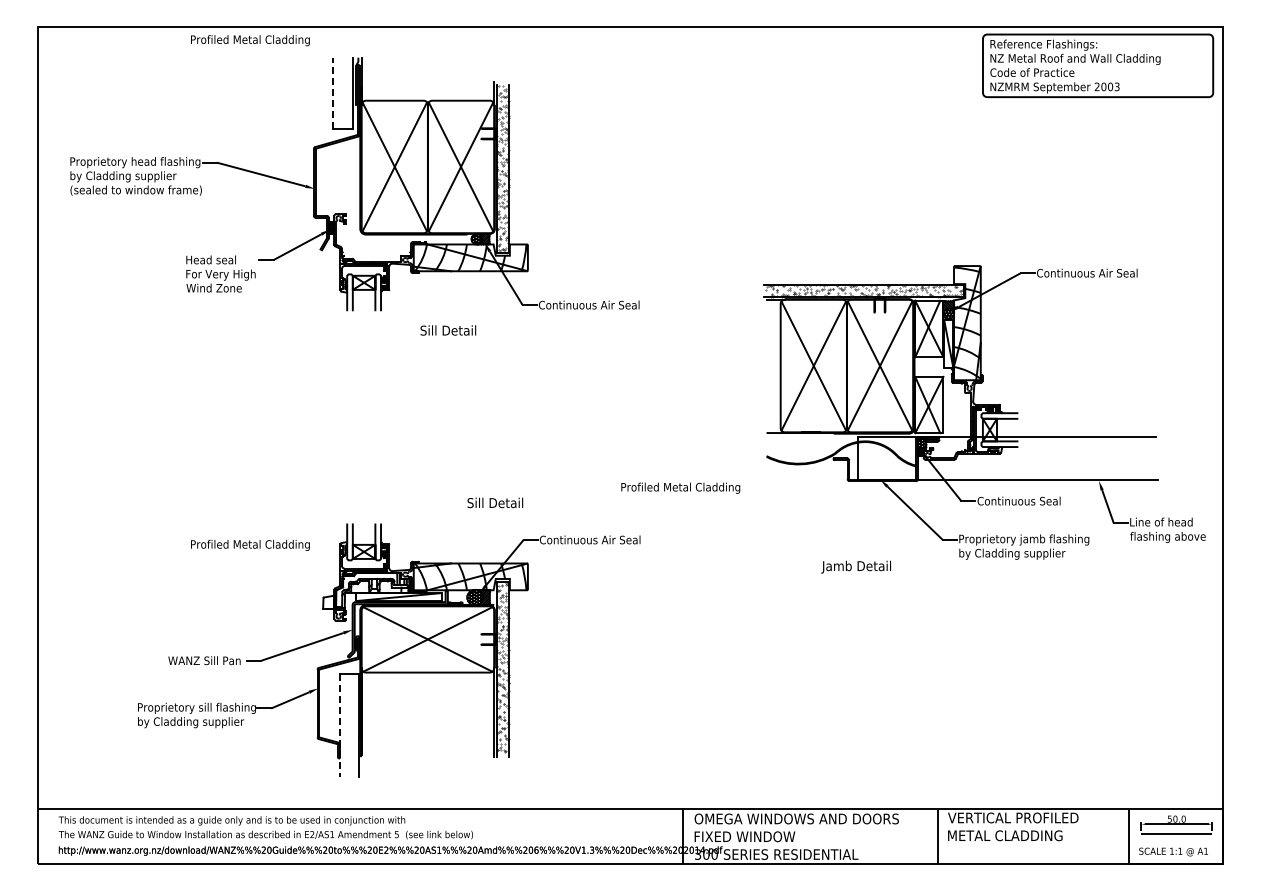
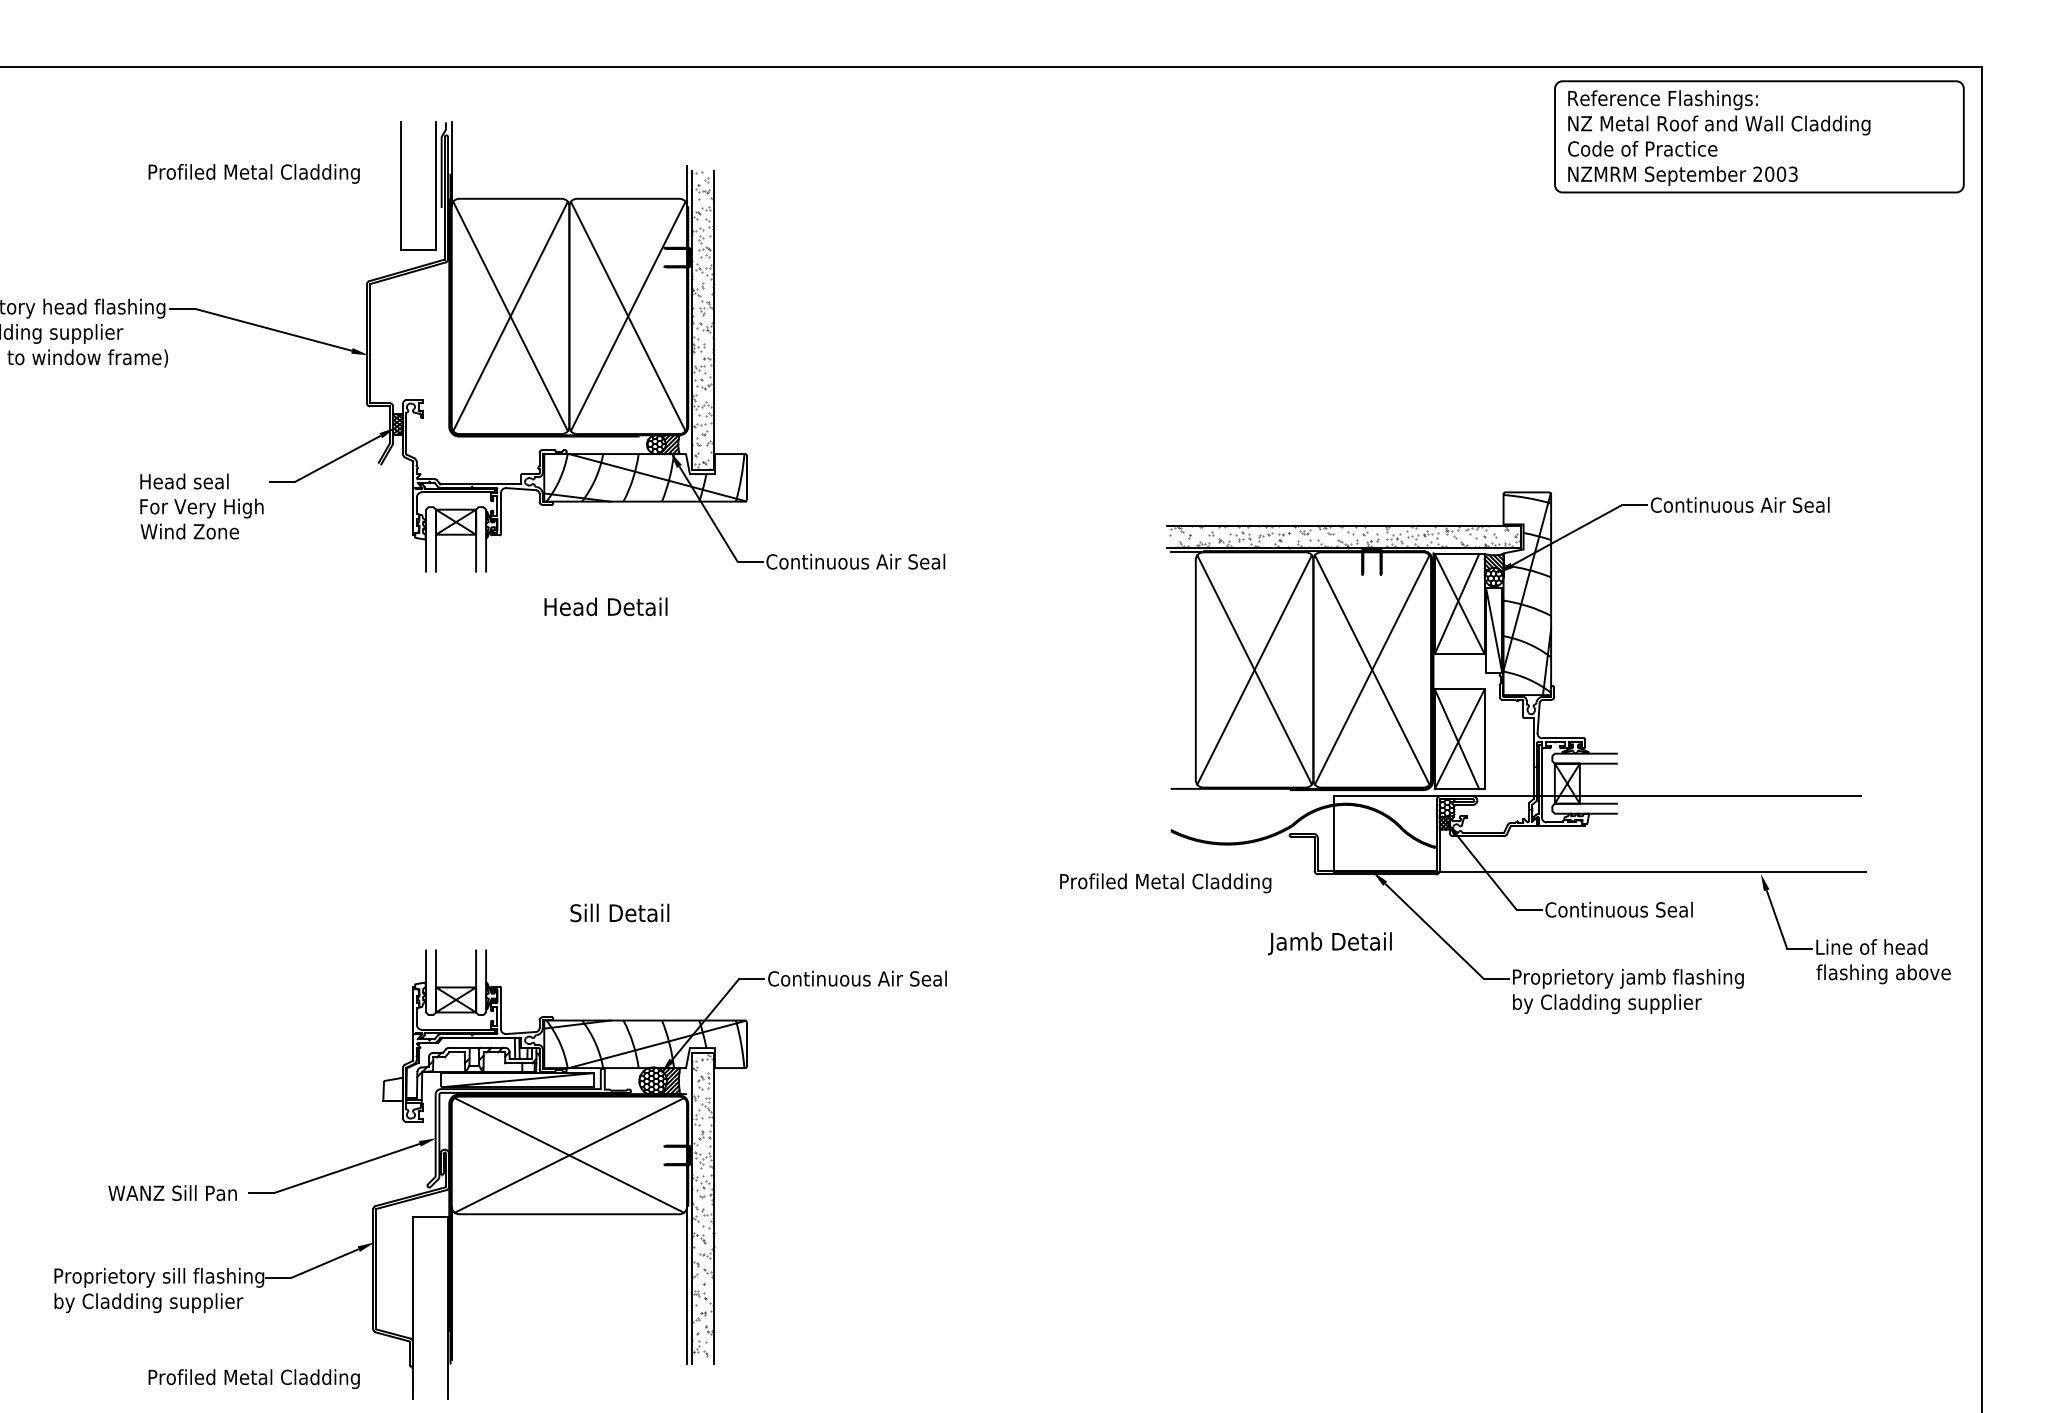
text: (250, 40) -> (254, 173), moved
line: (332, 93) -> (399, 185), dashed -> solid
text: (448, 330) -> (605, 606), Sill Detail -> Head Detail
text: (680, 487) -> (1165, 882), moved
text: (495, 502) -> (620, 912), moved
text: (250, 545) -> (254, 1379), moved
text: (855, 566) -> (1328, 942), moved
line: (339, 725) -> (412, 1308), dashed -> solid

